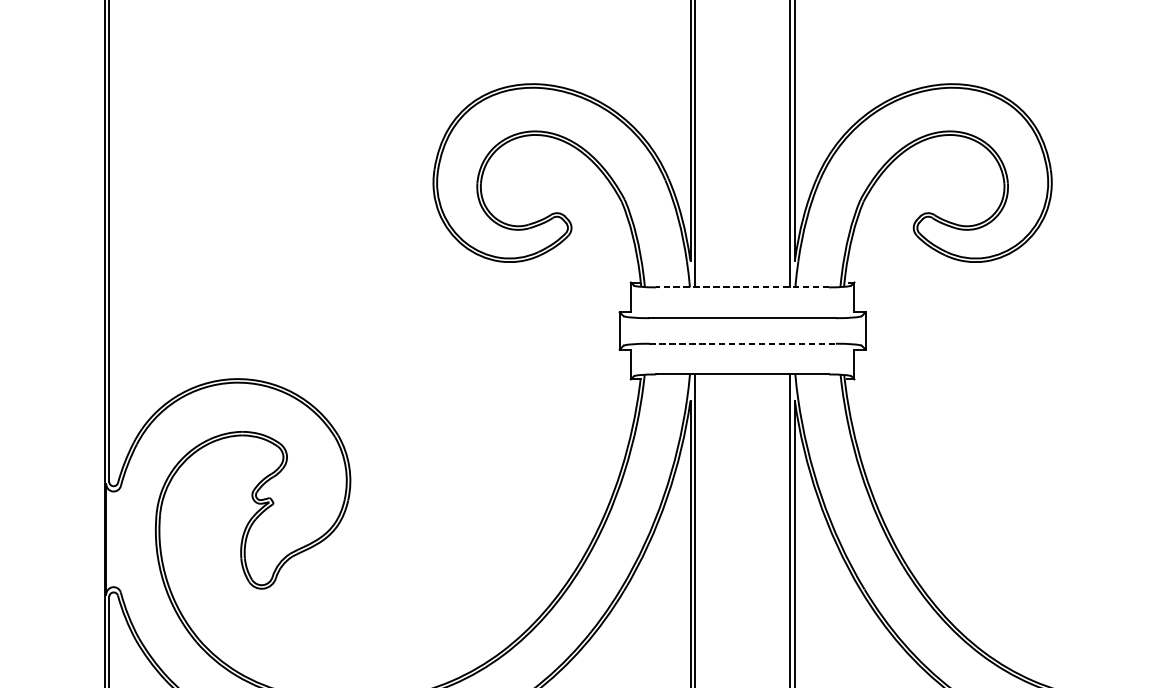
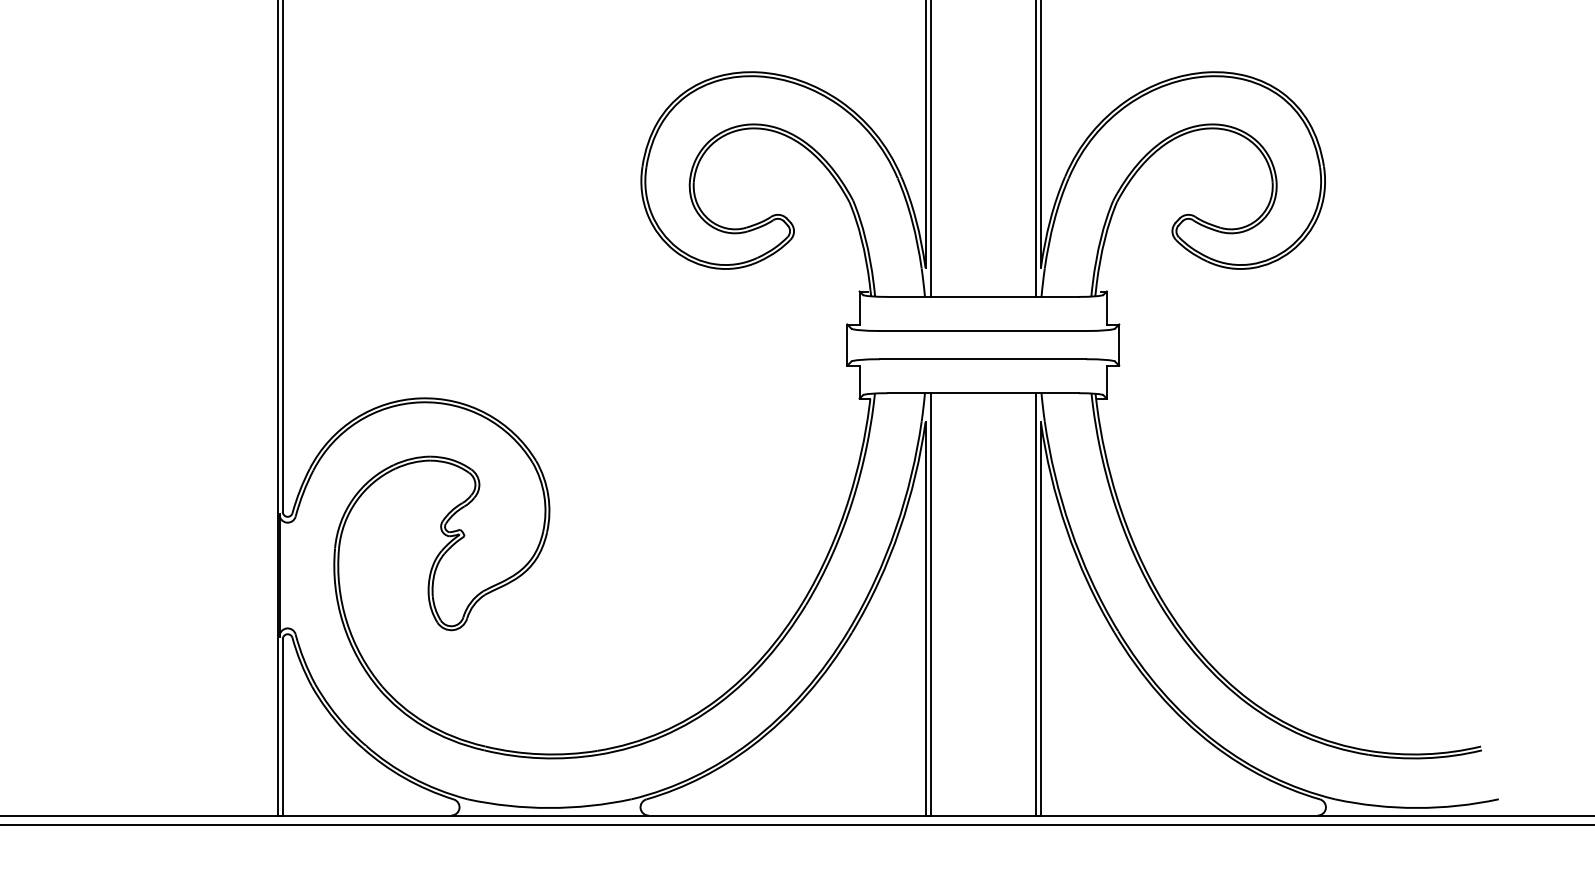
line: (742, 287) -> (983, 296), dashed -> solid
line: (742, 343) -> (983, 359), dashed -> solid

